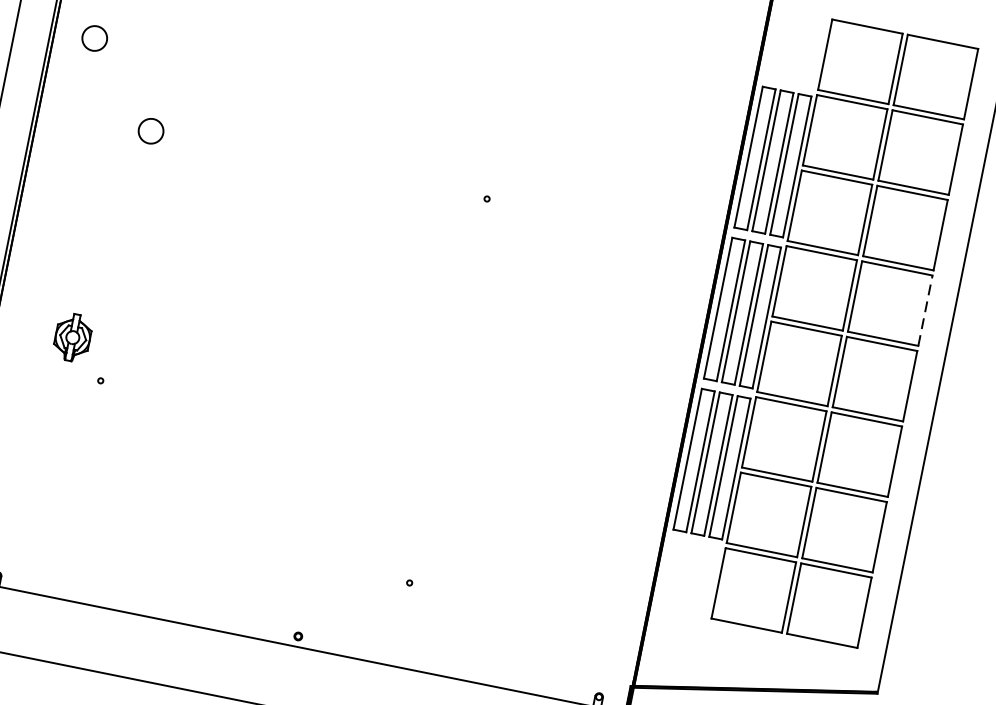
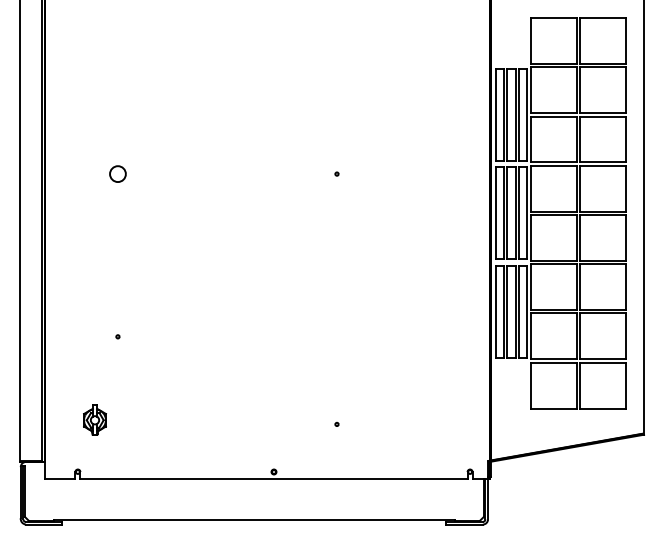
circle: (94, 37) -> (70, 122), removed
line: (925, 310) -> (625, 188), dashed -> solid
part: (72, 336) -> (94, 419), moved

